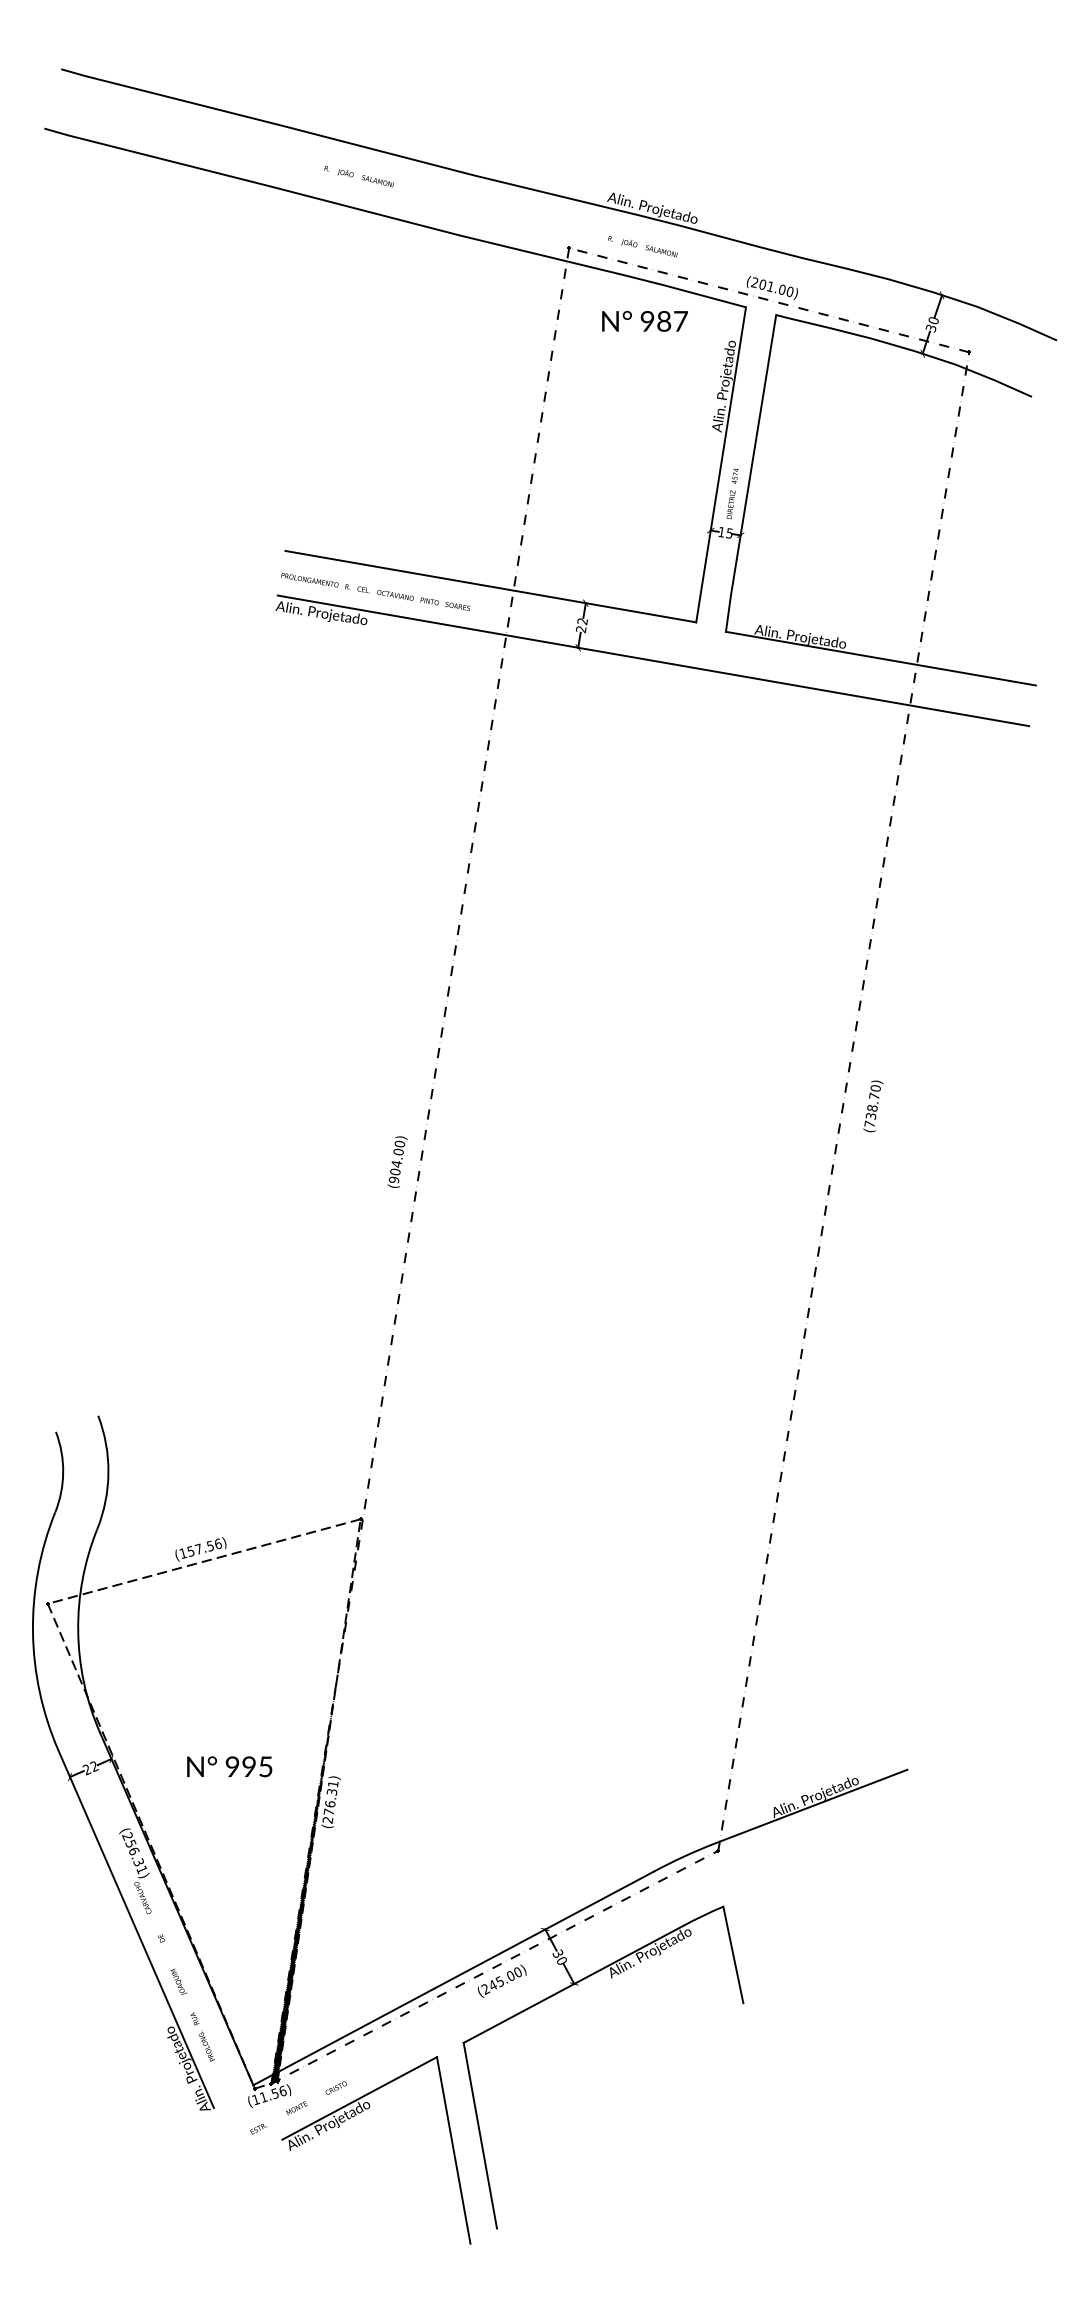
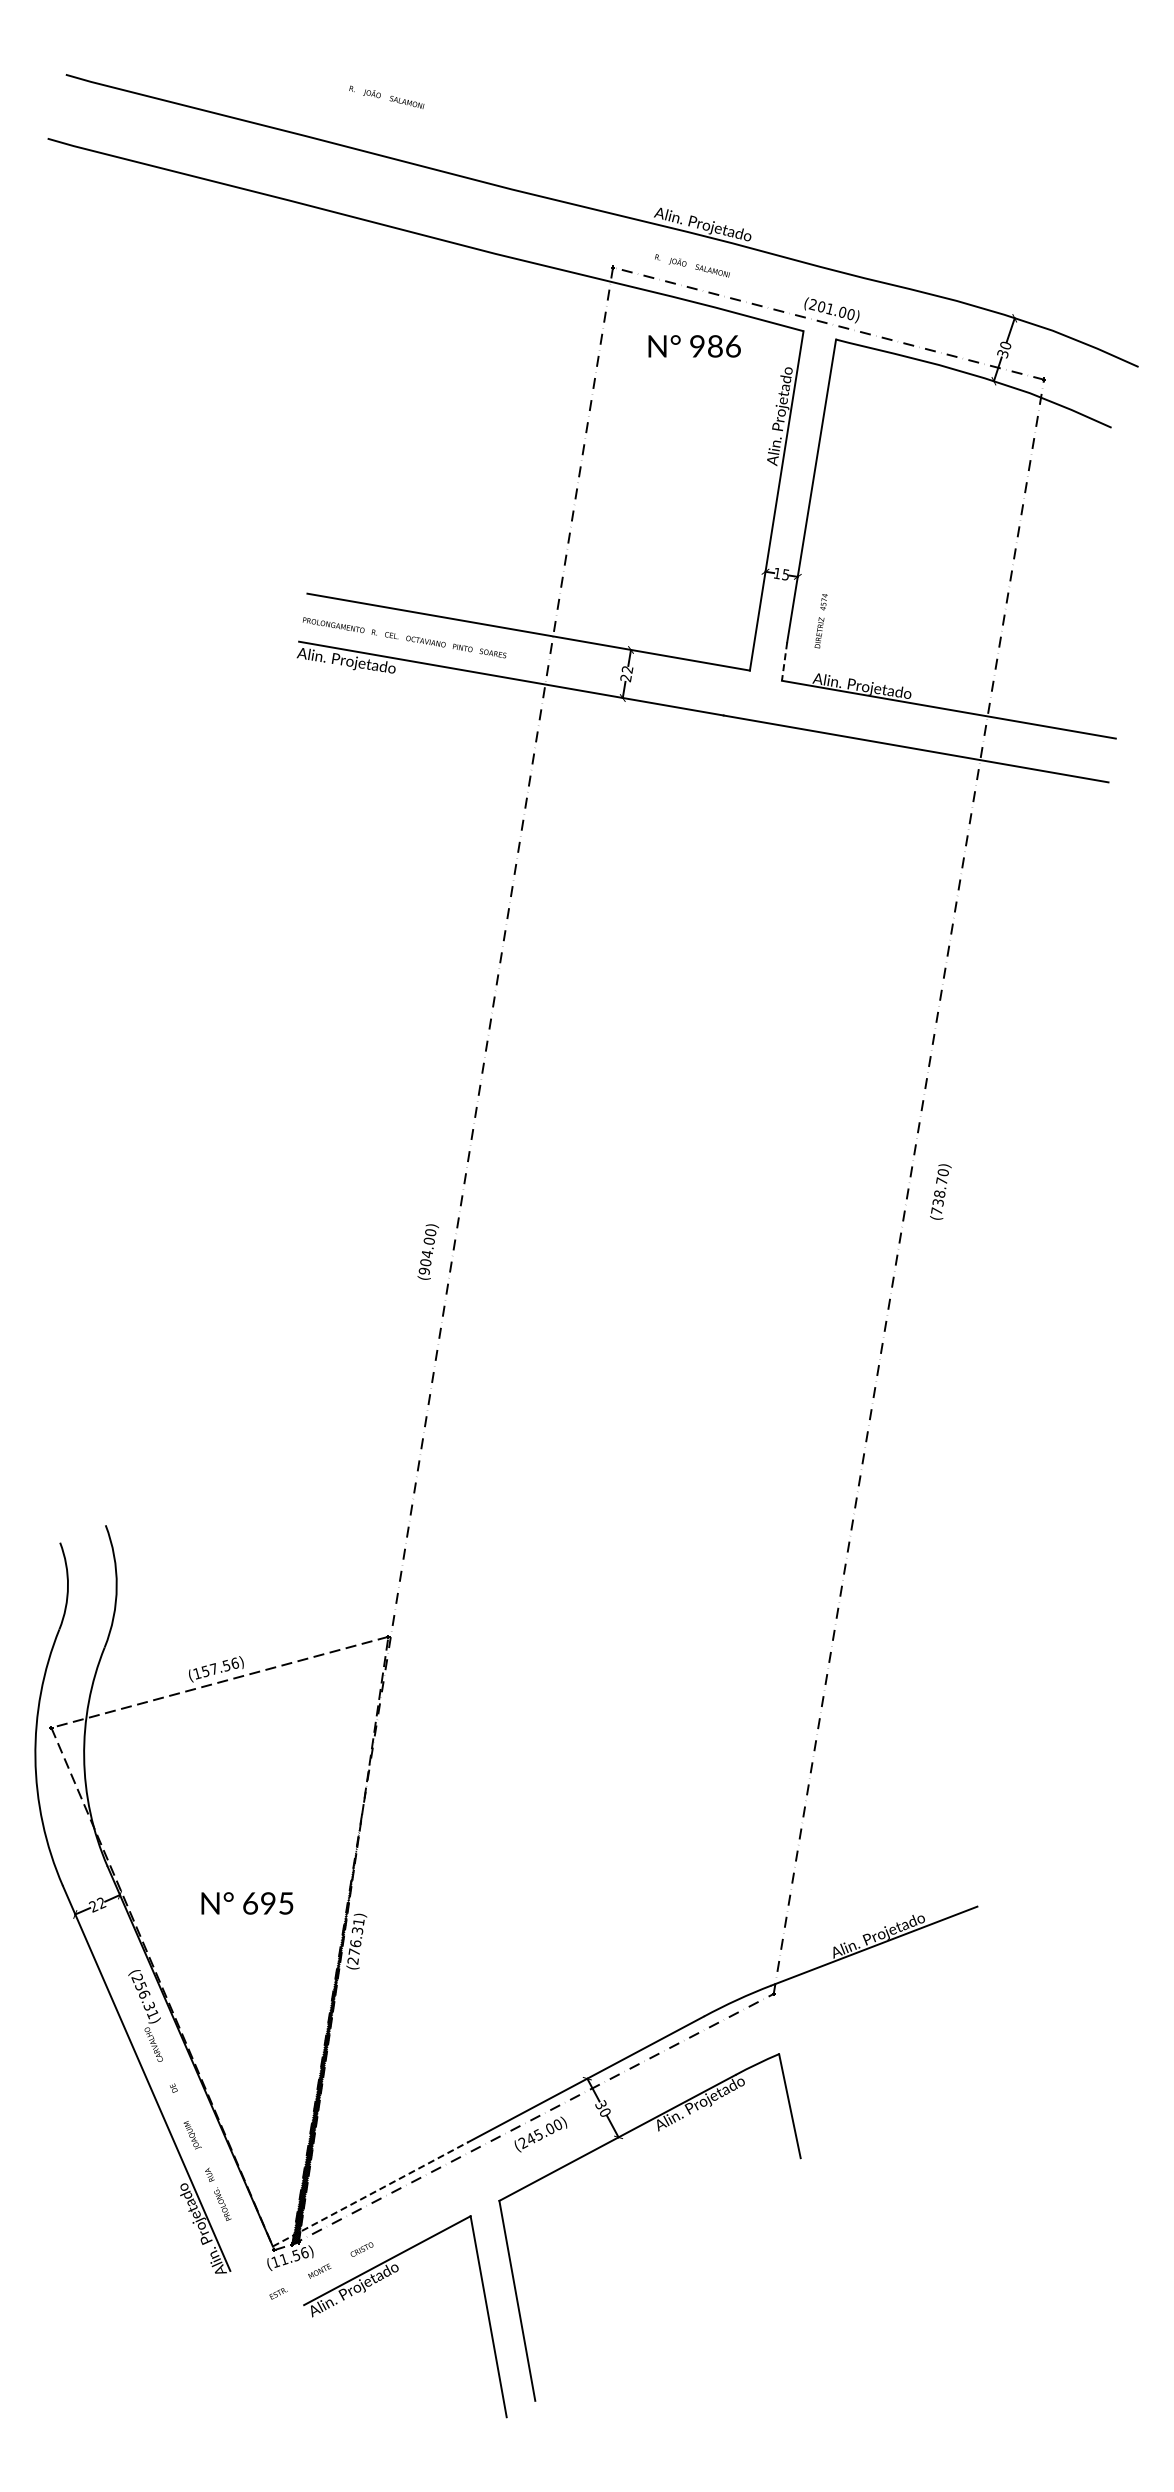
text: (358, 175) -> (386, 96), moved
text: (680, 321) -> (733, 346), 987 -> 986
text: (732, 494) -> (820, 621), moved
line: (728, 614) -> (784, 662), solid -> dashed
text: (232, 1766) -> (250, 1903), 995 -> 695
line: (344, 2036) -> (370, 2194), solid -> dashed

